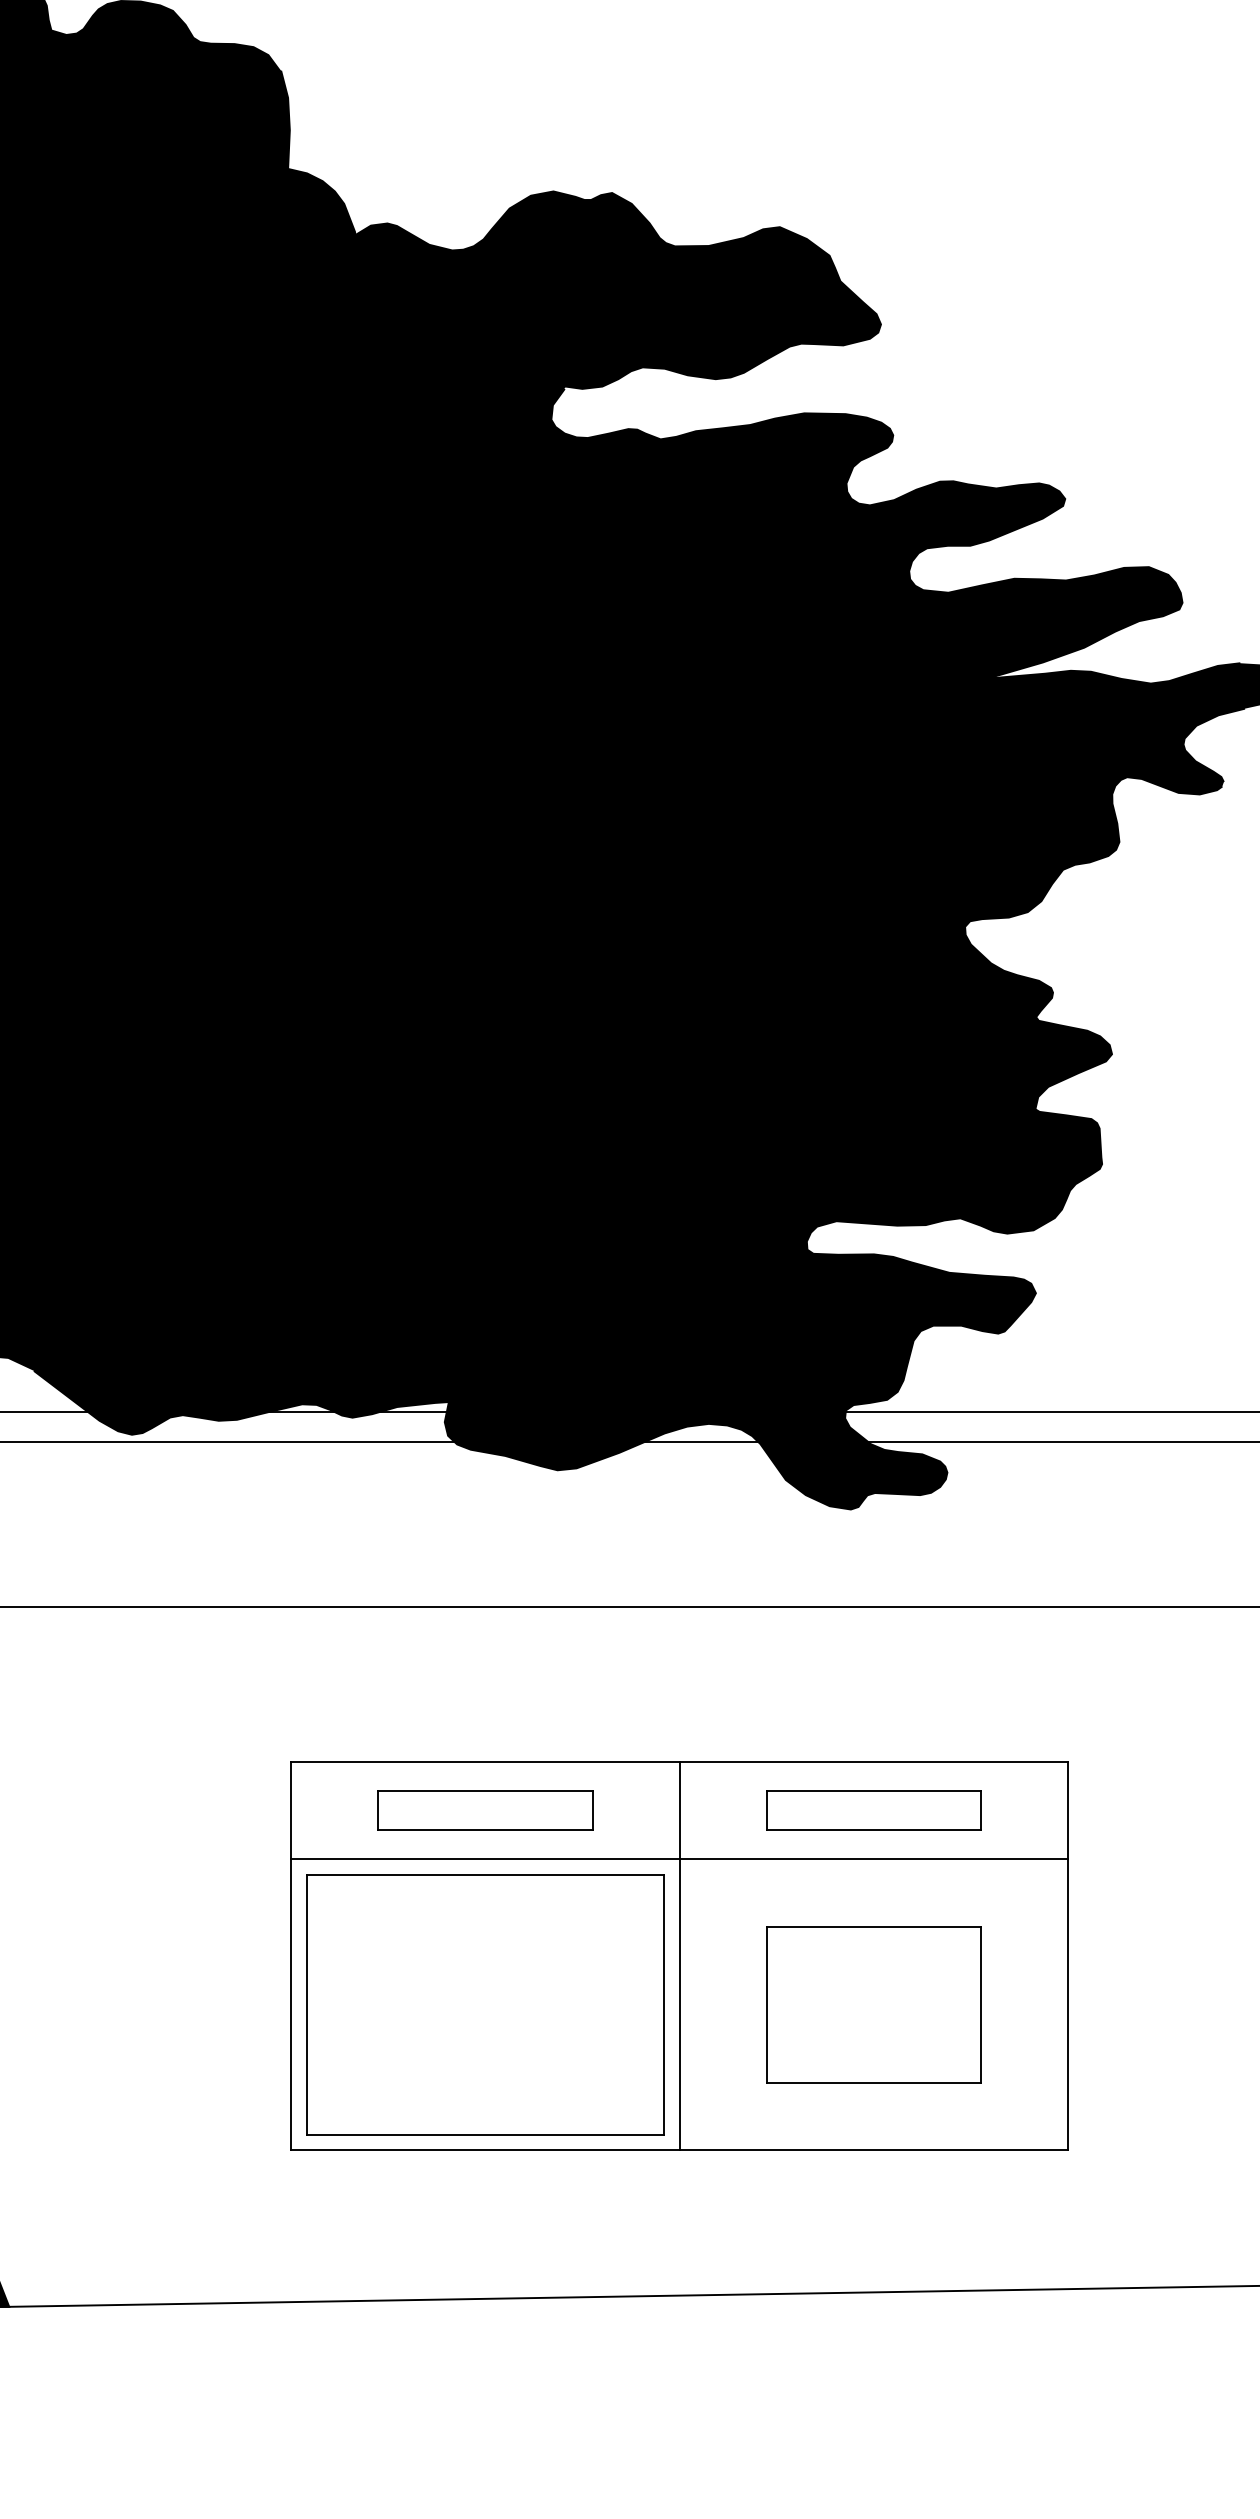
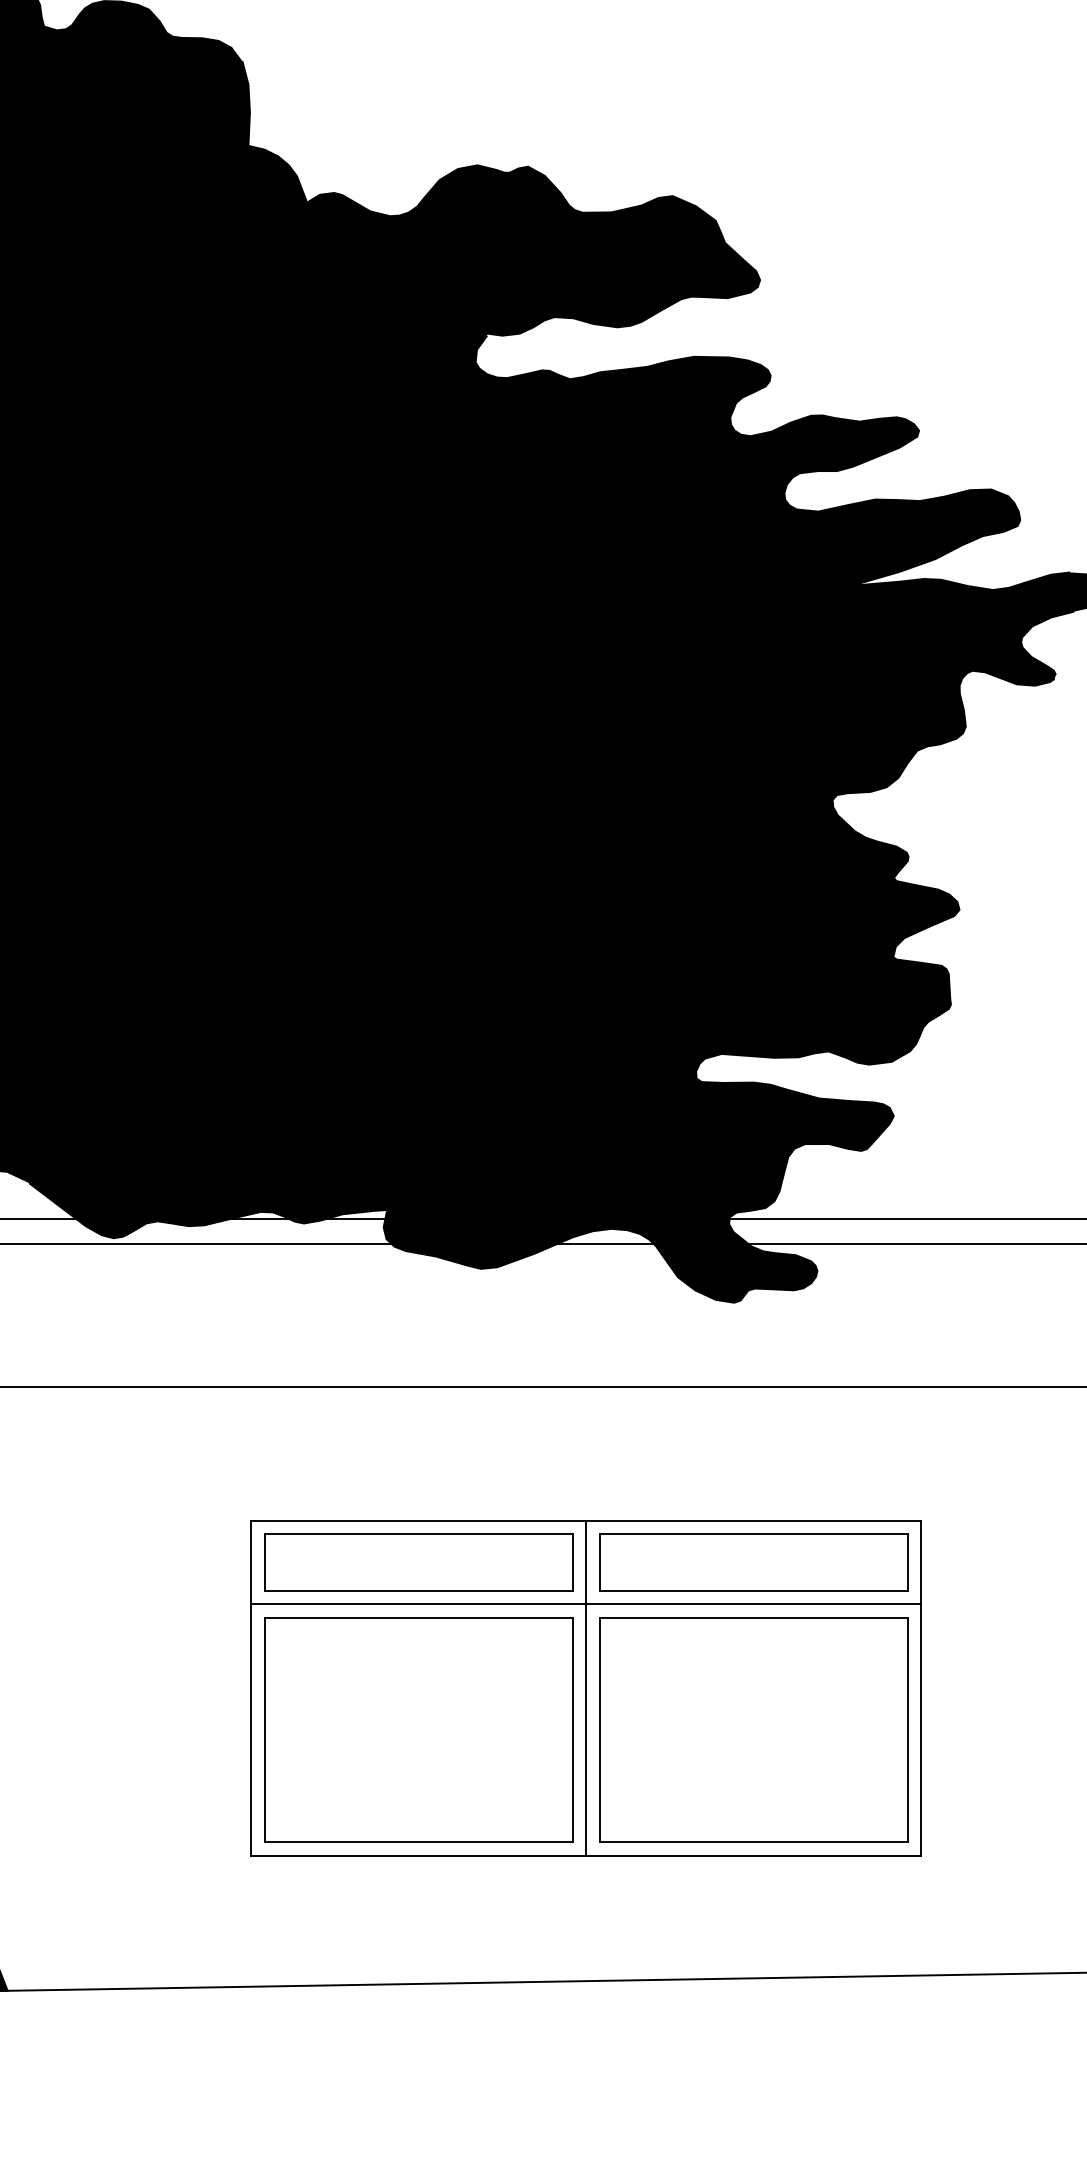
part: (485, 1810) -> (418, 1562), size x1.67
part: (873, 1810) -> (753, 1562), size x1.67
part: (873, 2004) -> (753, 1729), size x1.67

